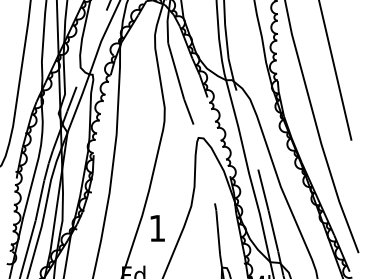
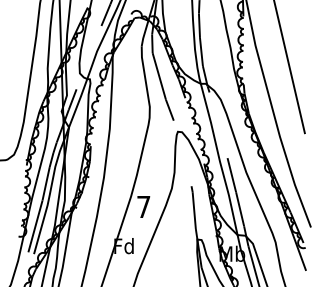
text: (157, 227) -> (143, 206), 1 -> 7

